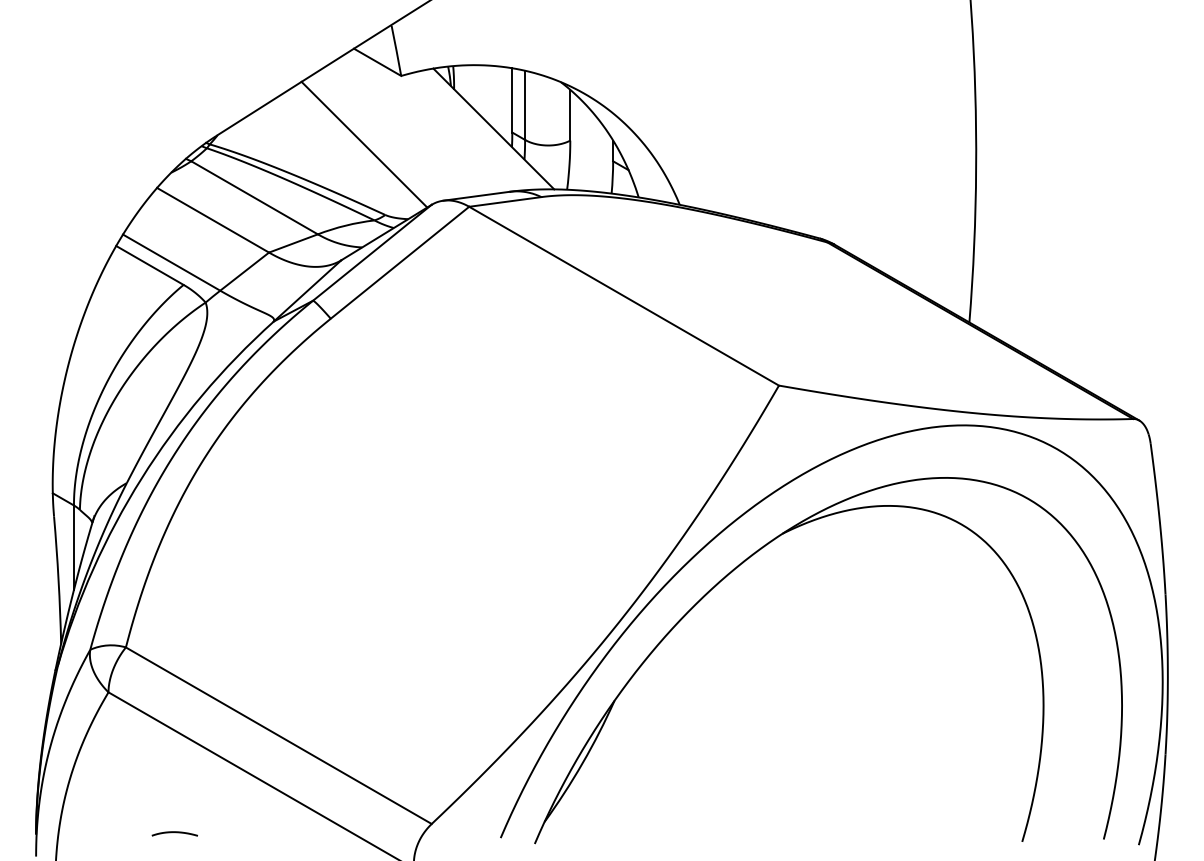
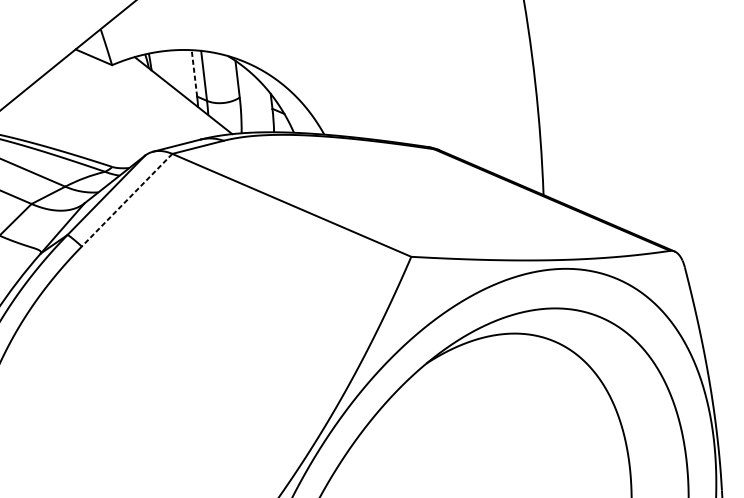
line: (512, 99) -> (194, 72), solid -> dashed
line: (364, 144) -> (91, 117), removed
line: (399, 263) -> (126, 200), solid -> dashed

